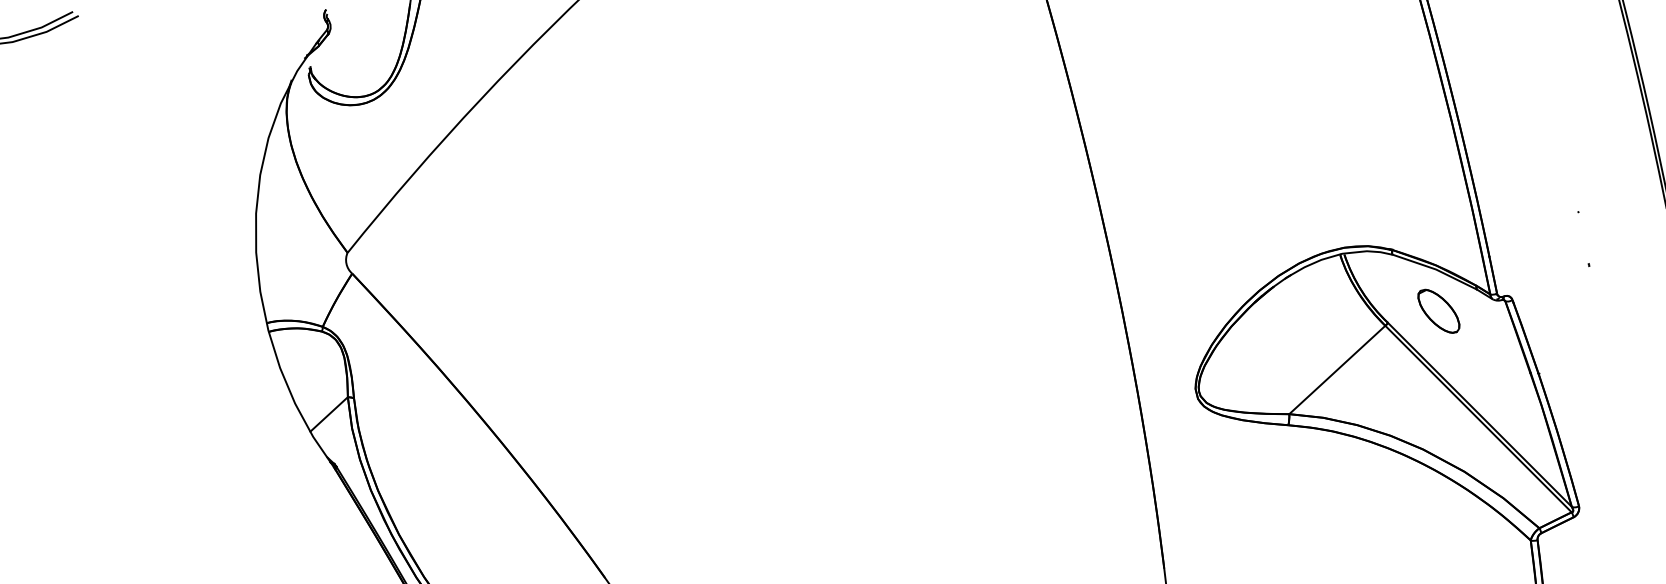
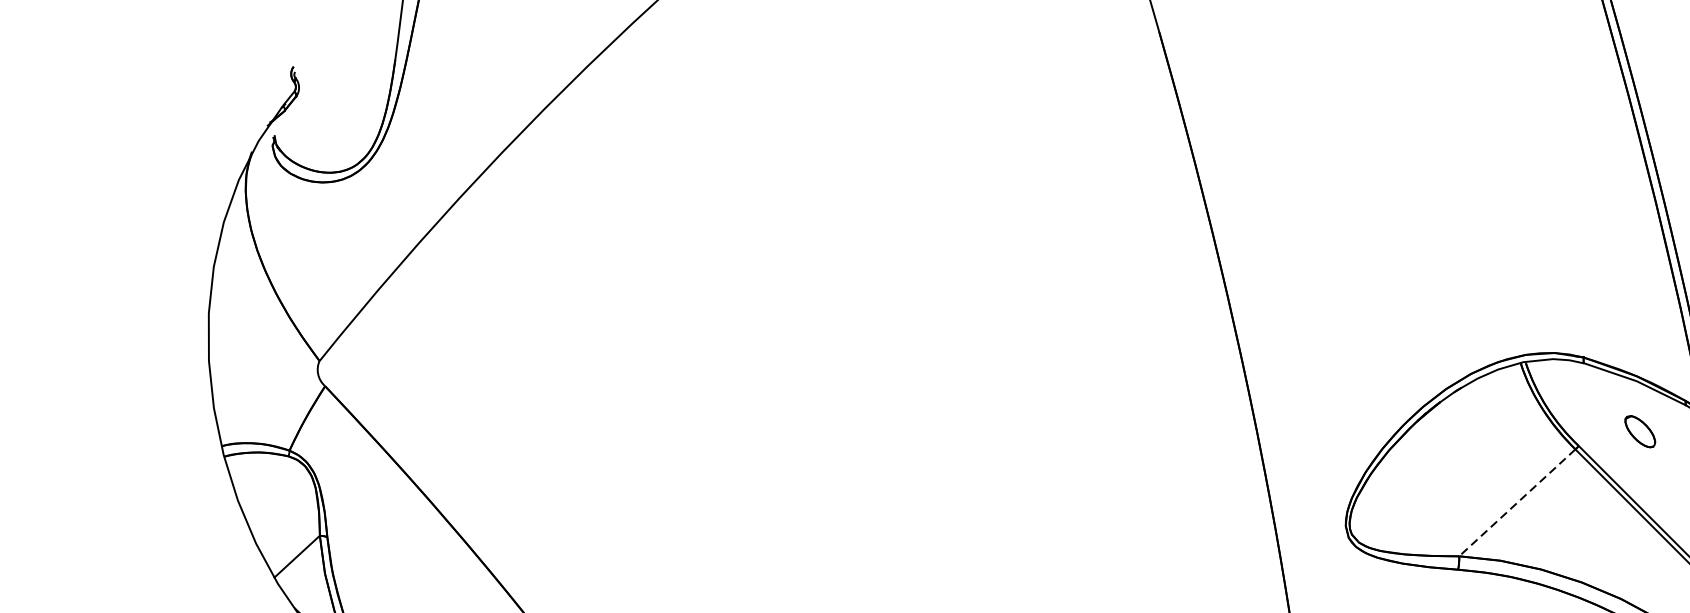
part: (1438, 310) -> (1639, 430), size x0.6
line: (1336, 370) -> (1516, 503), solid -> dashed

